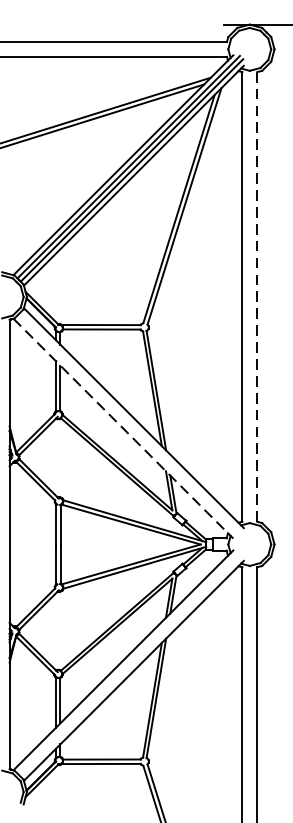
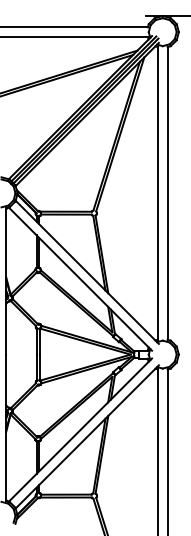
line: (257, 295) -> (167, 192), dashed -> solid
line: (123, 429) -> (80, 279), dashed -> solid

